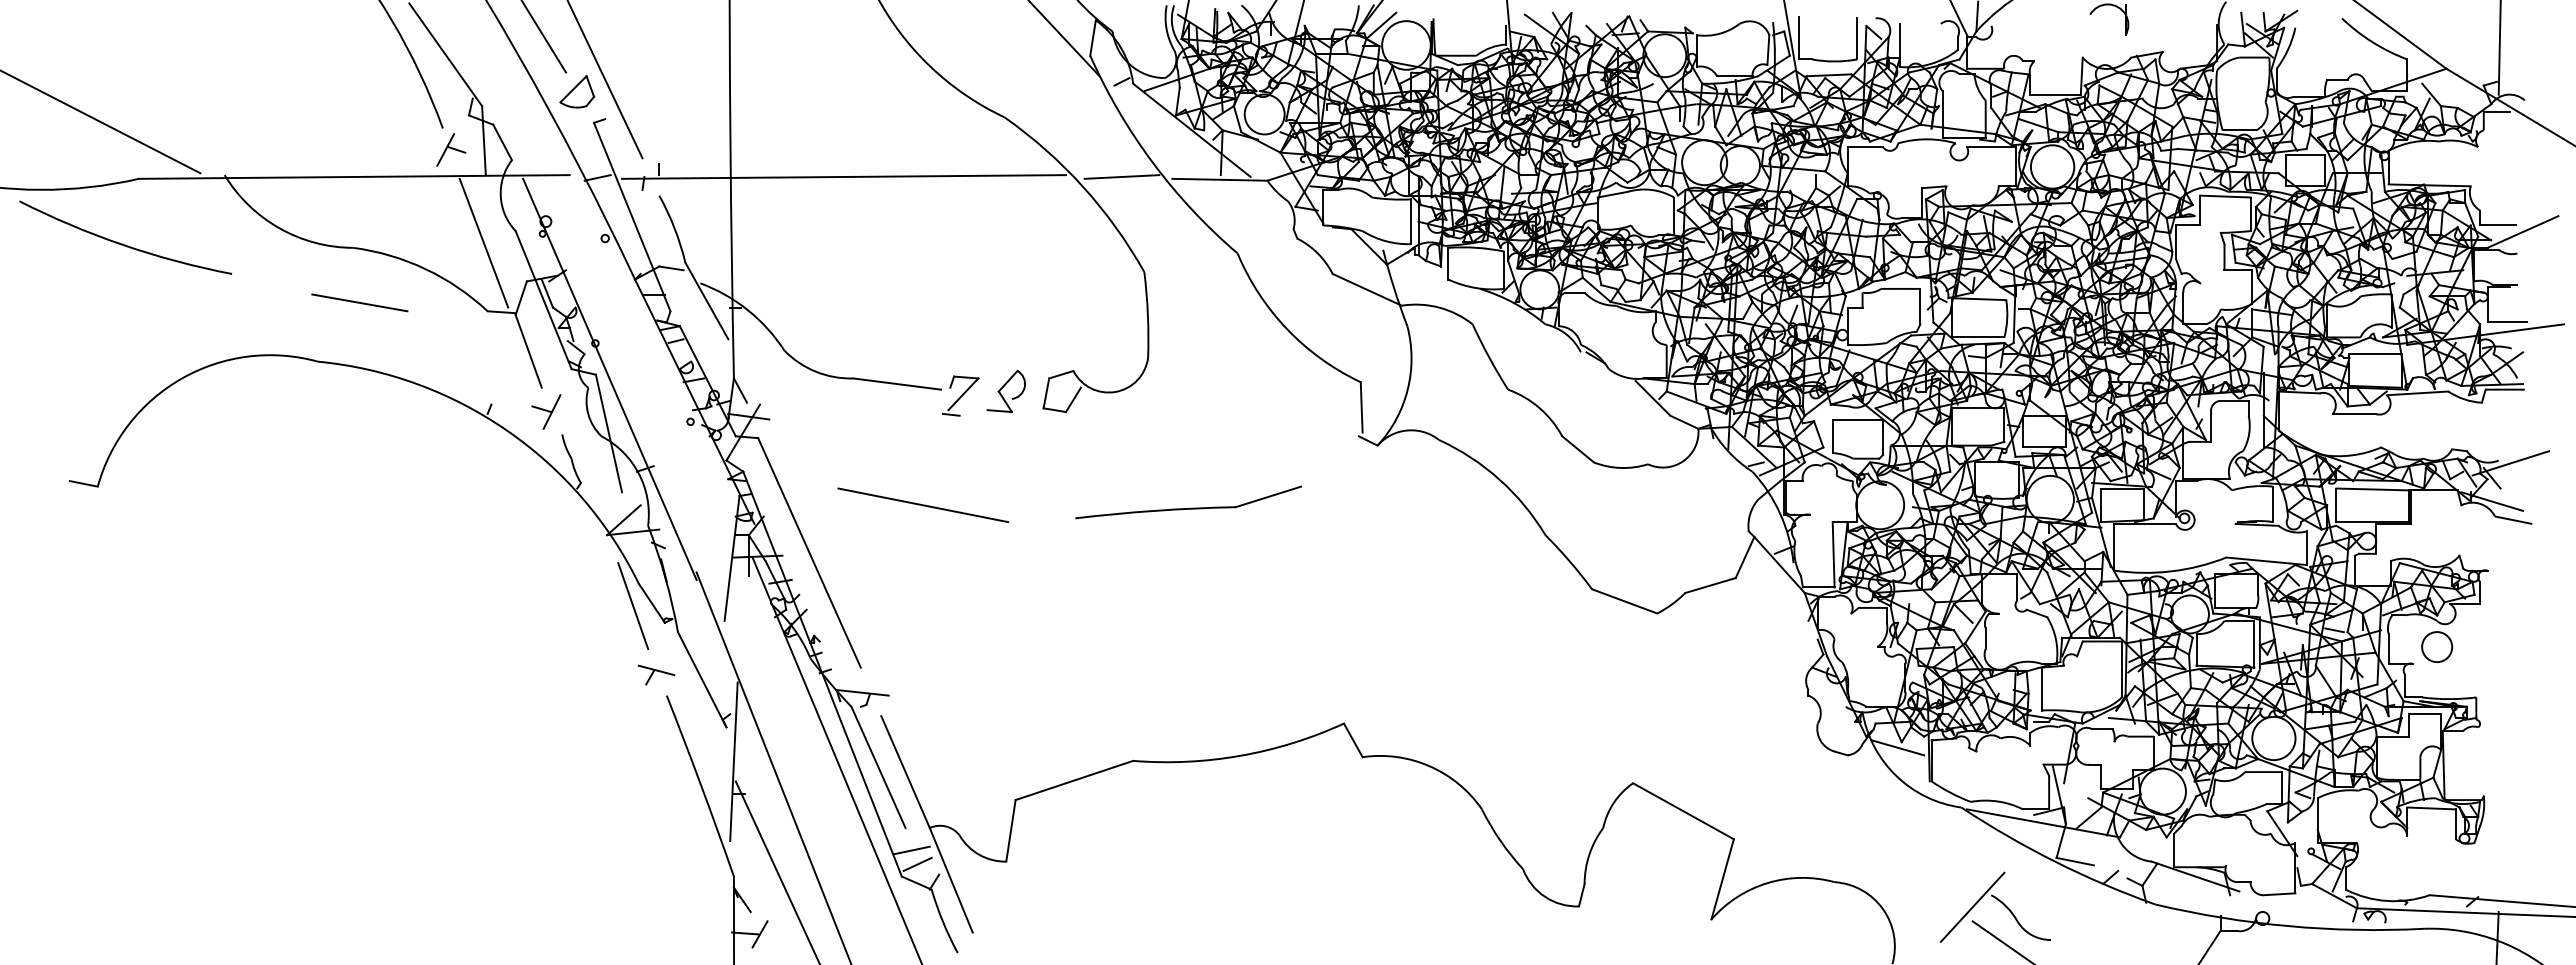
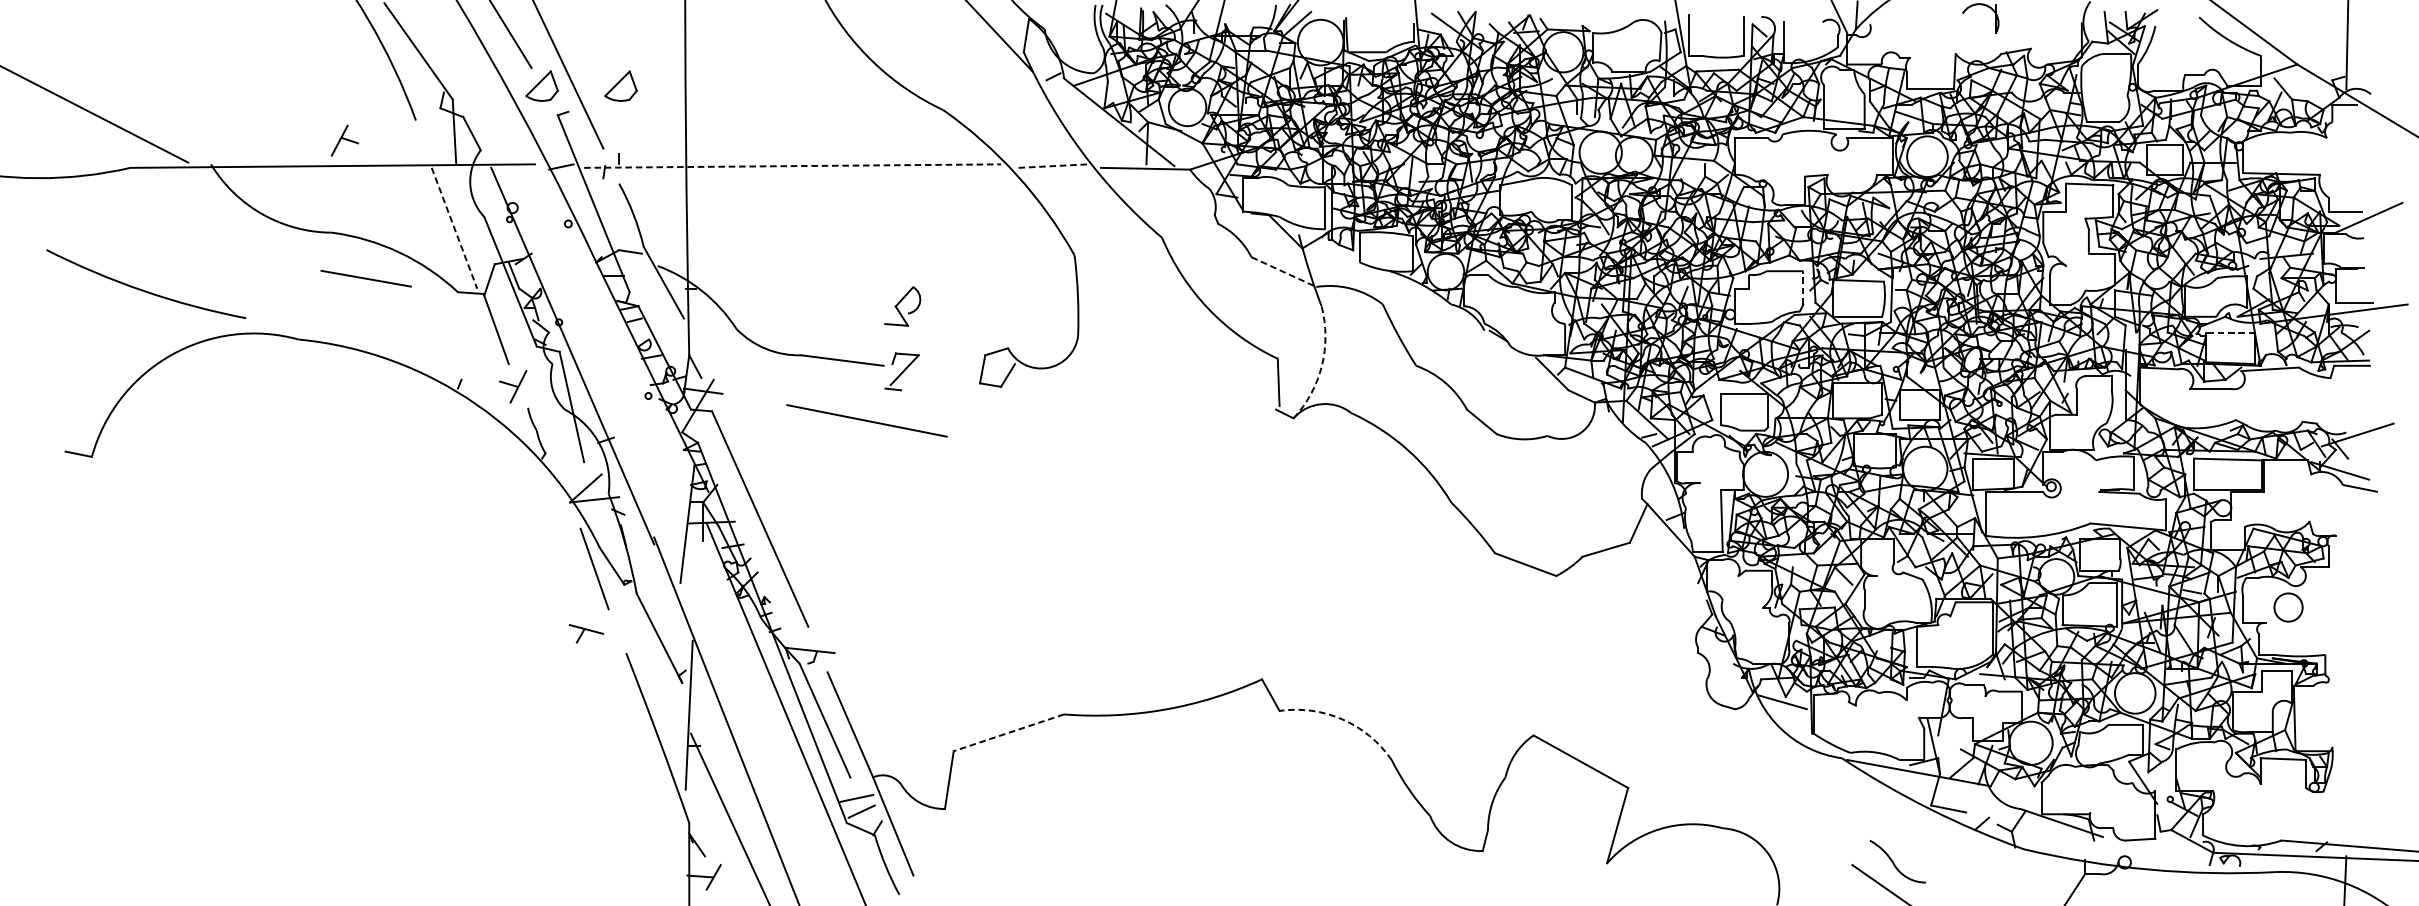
part: (661, 91) -> (621, 85), added
part: (451, 149) -> (345, 140), moved
line: (844, 176) -> (793, 165), solid -> dashed
line: (1122, 176) -> (1054, 165), solid -> dashed
arc: (122, 243) -> (143, 289), moved
line: (483, 243) -> (454, 228), solid -> dashed
line: (1367, 289) -> (1284, 271), solid -> dashed
line: (359, 302) -> (365, 278), moved
line: (1920, 306) -> (1803, 287), solid -> dashed
line: (2375, 354) -> (2230, 332), solid -> dashed
arc: (1407, 389) -> (1321, 365), solid -> dashed
part: (1005, 391) -> (901, 306), moved
part: (1188, 502) -> (1116, 471), removed
line: (923, 505) -> (867, 421), moved
part: (656, 674) -> (586, 633), moved
arc: (1429, 766) -> (1342, 719), solid -> dashed
line: (1074, 780) -> (1009, 732), solid -> dashed
line: (1972, 906) -> (1852, 851), removed

